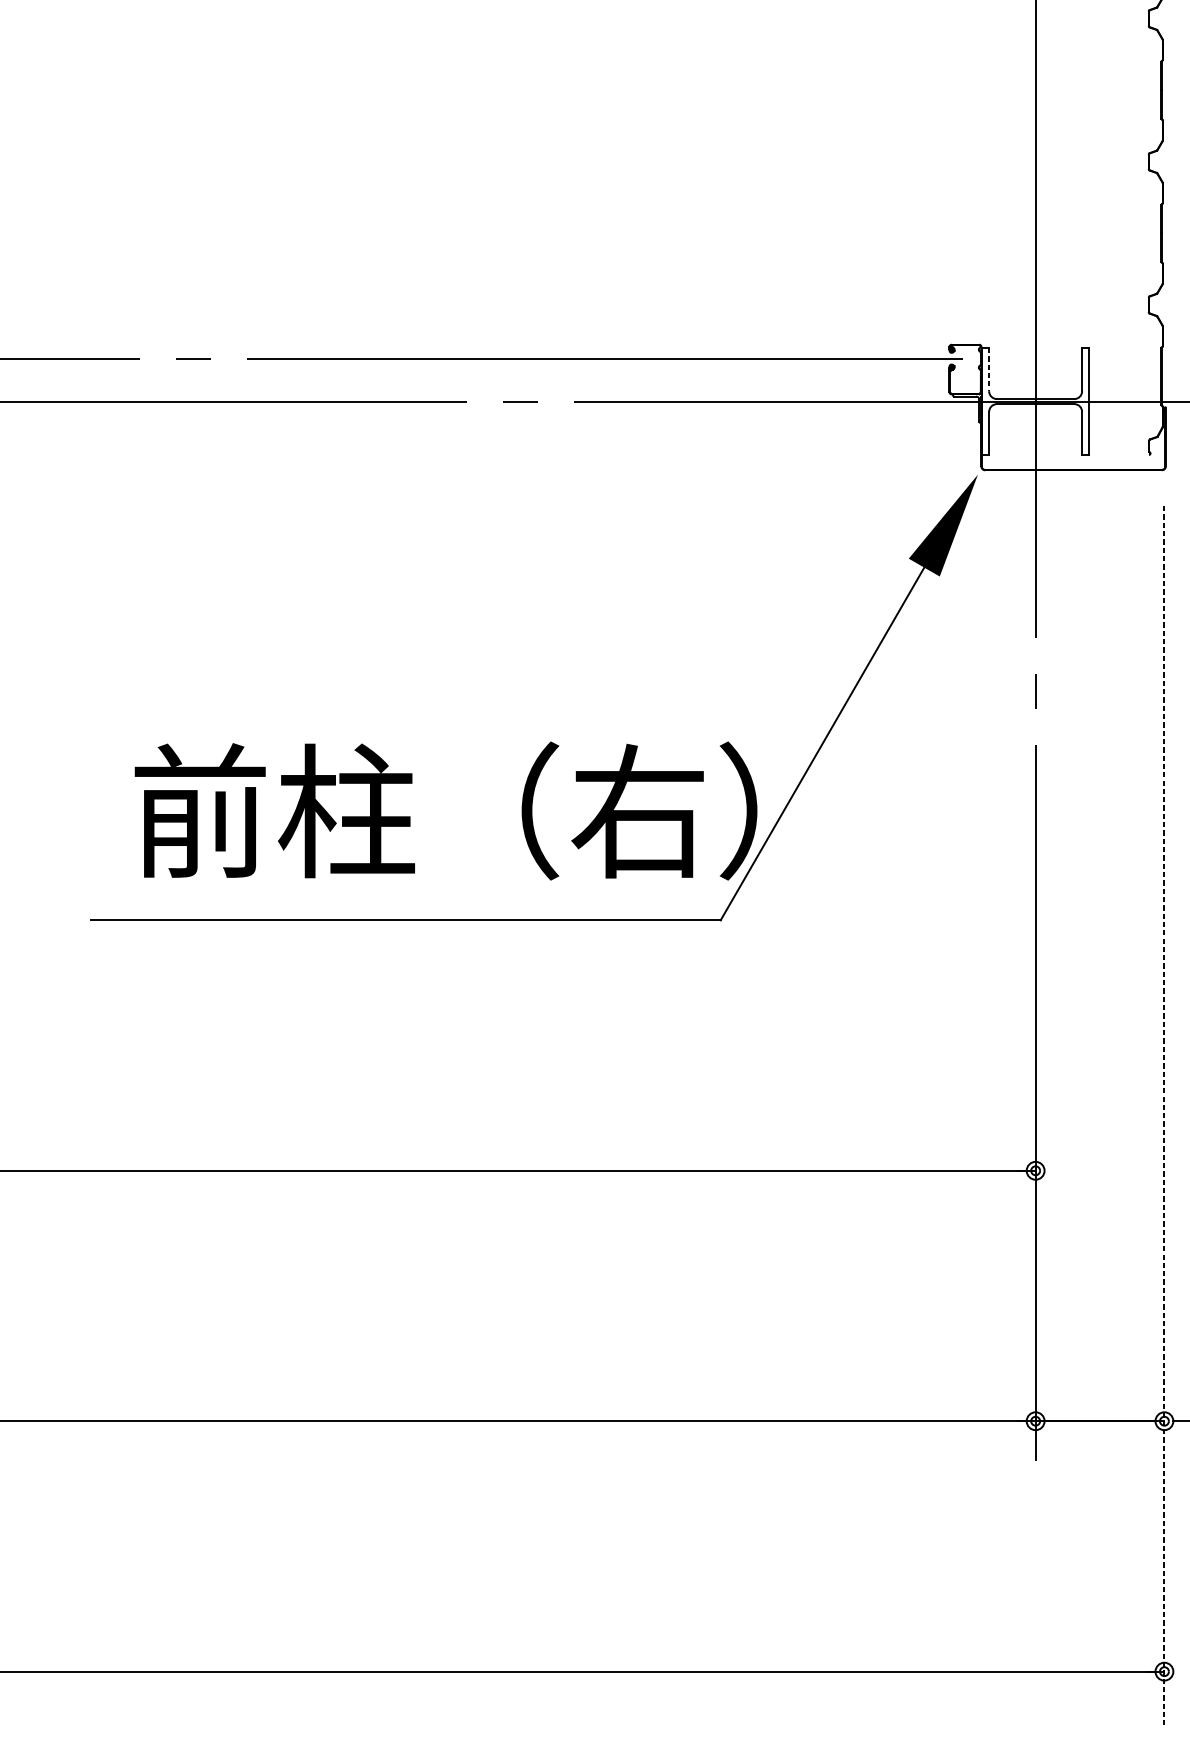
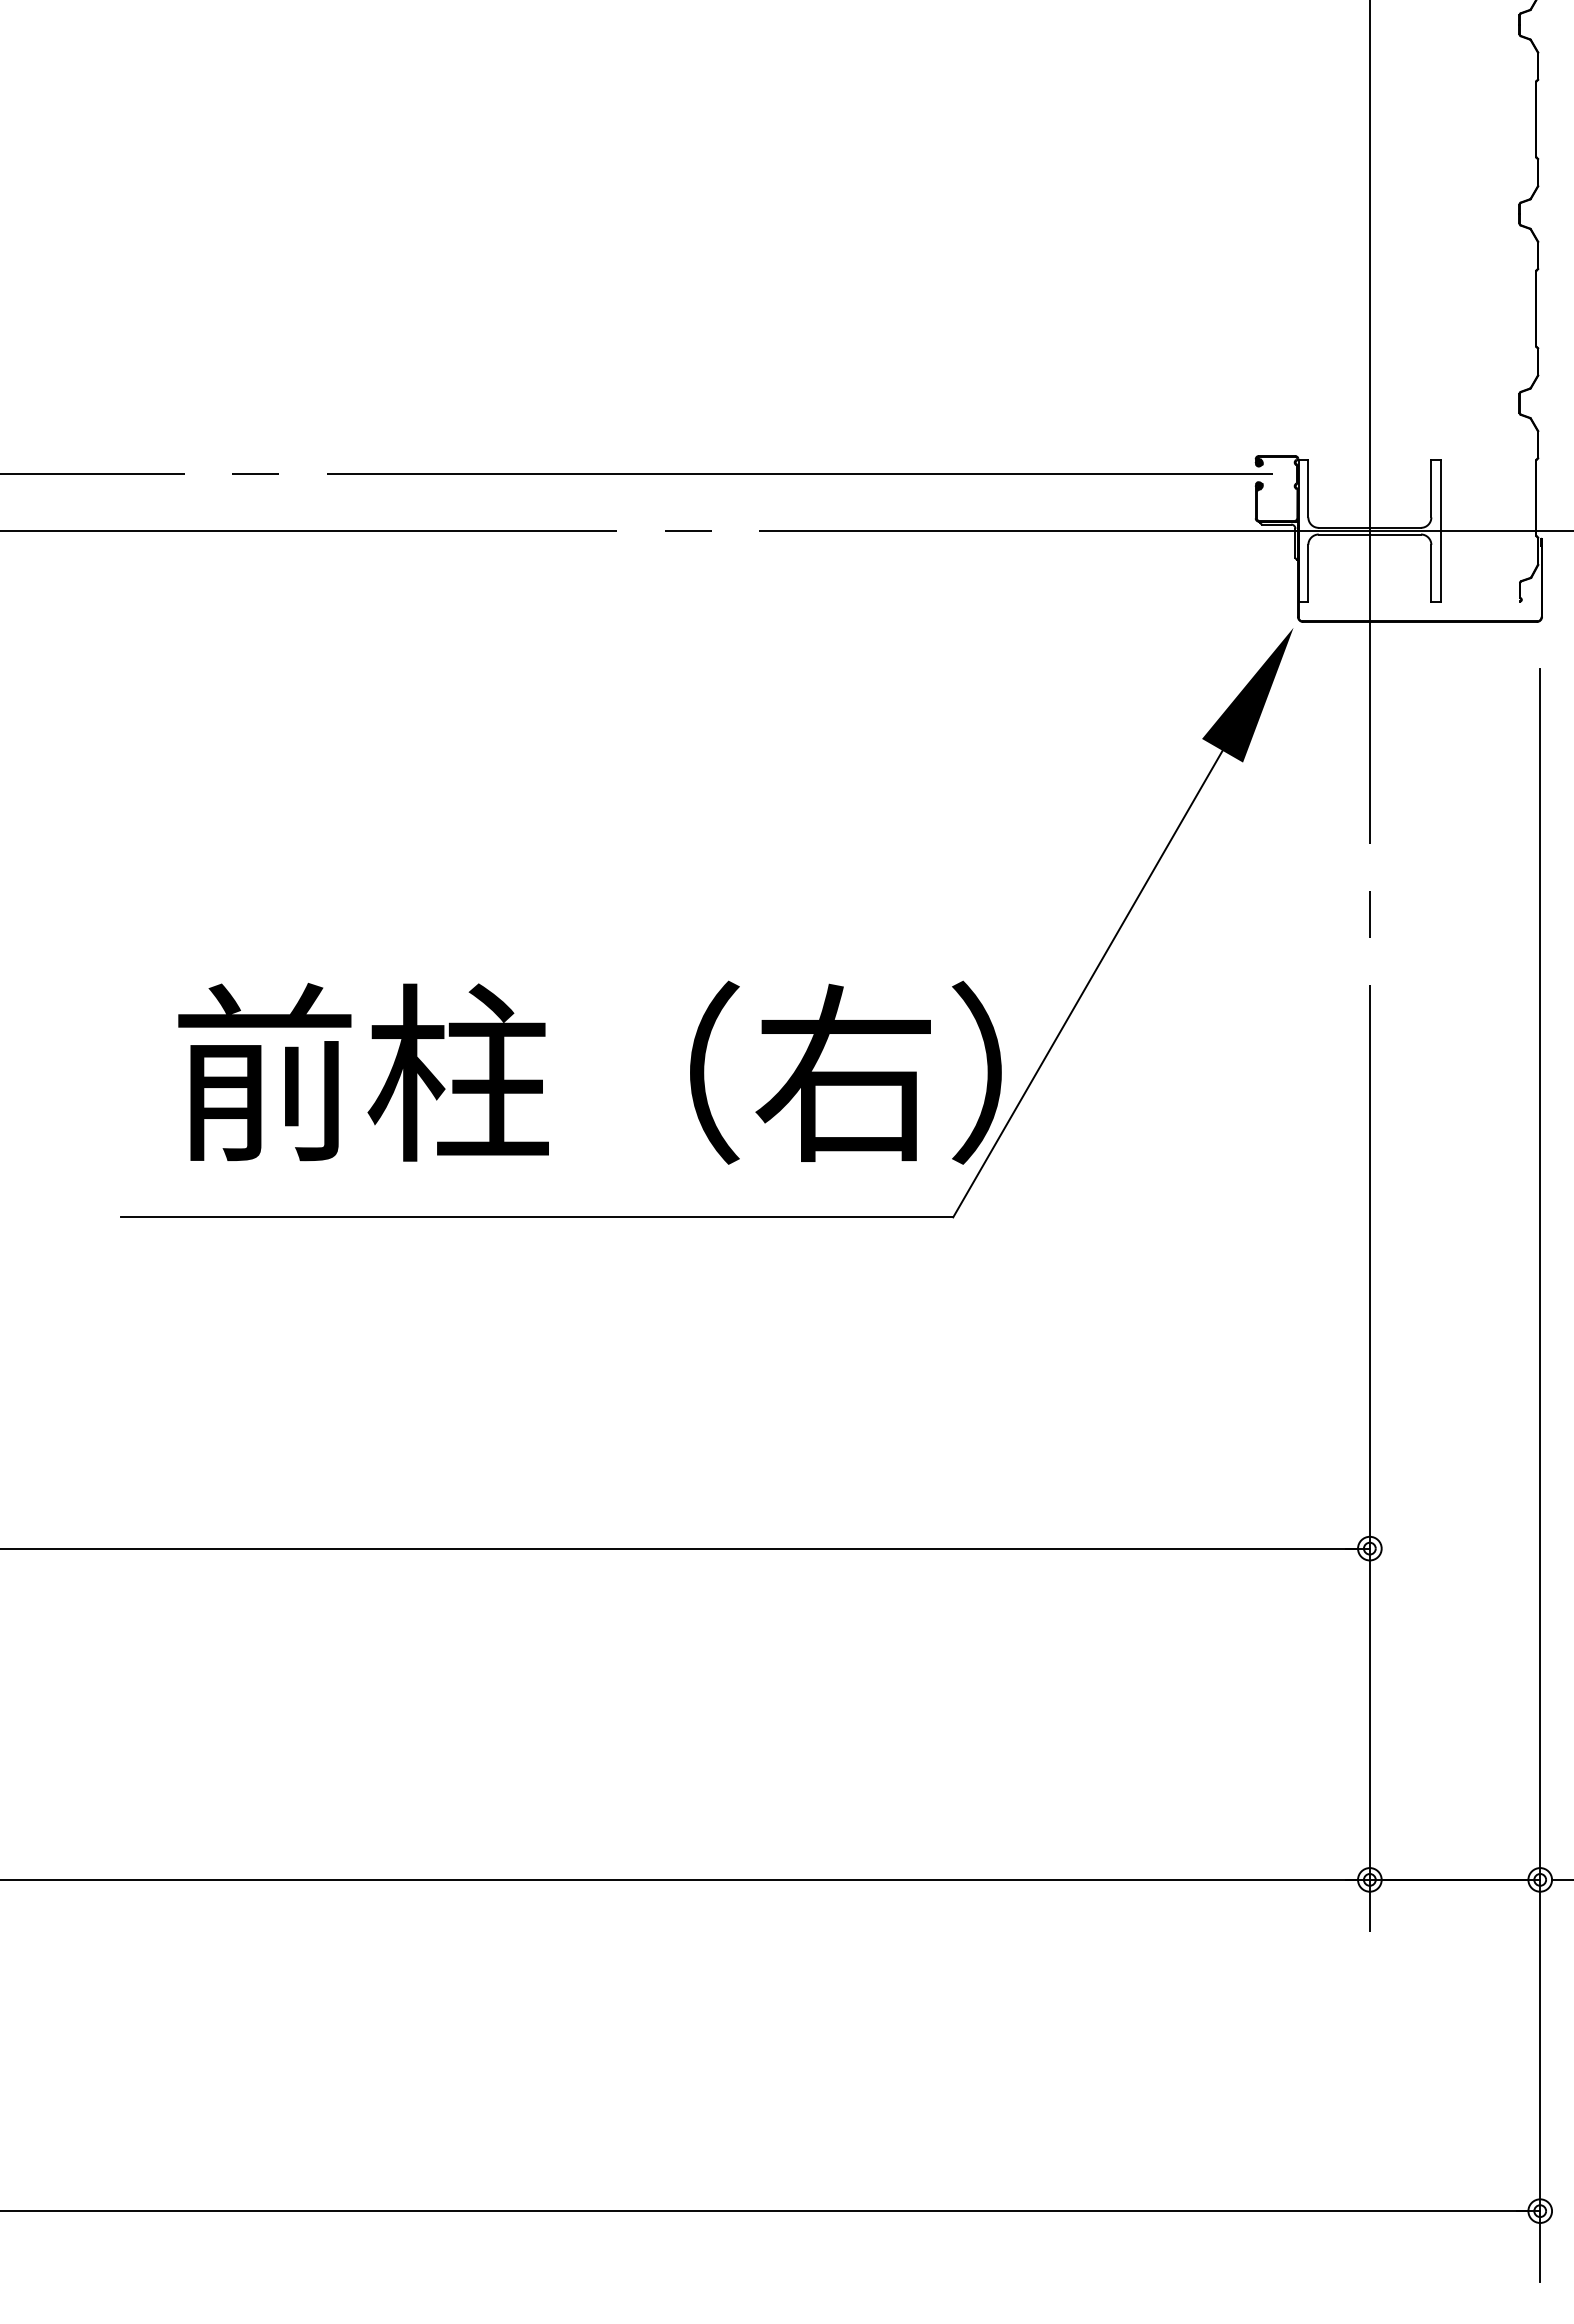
line: (989, 369) -> (1308, 488), dashed -> solid
line: (1164, 1116) -> (1540, 1476), dashed -> solid

